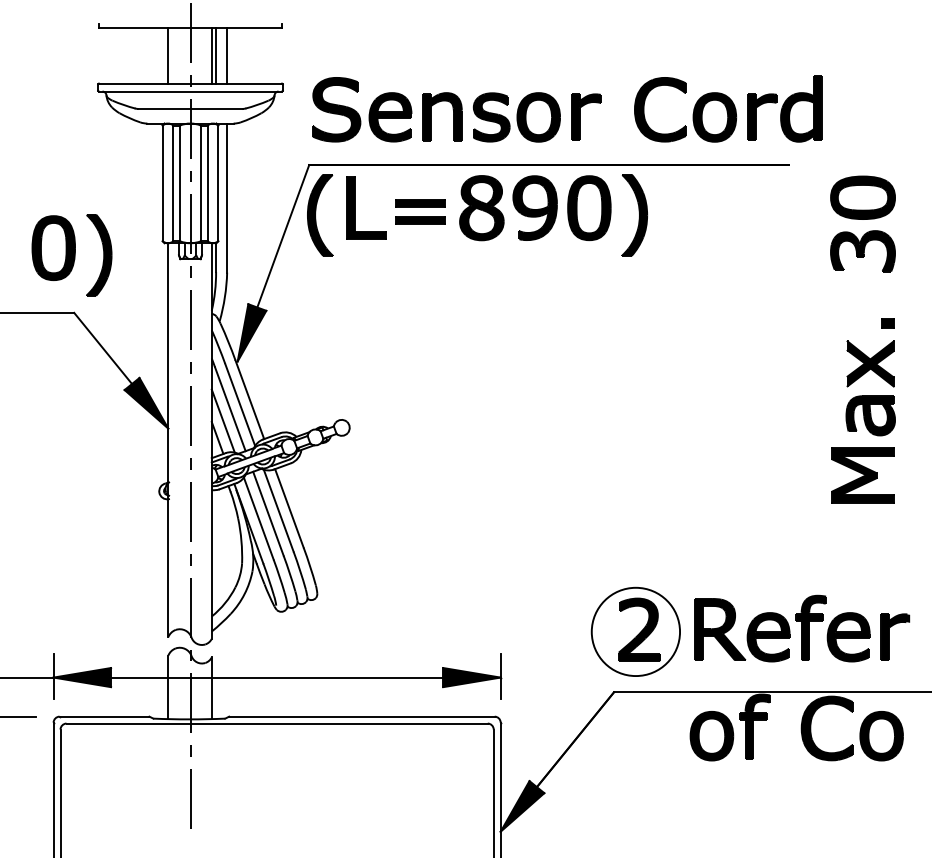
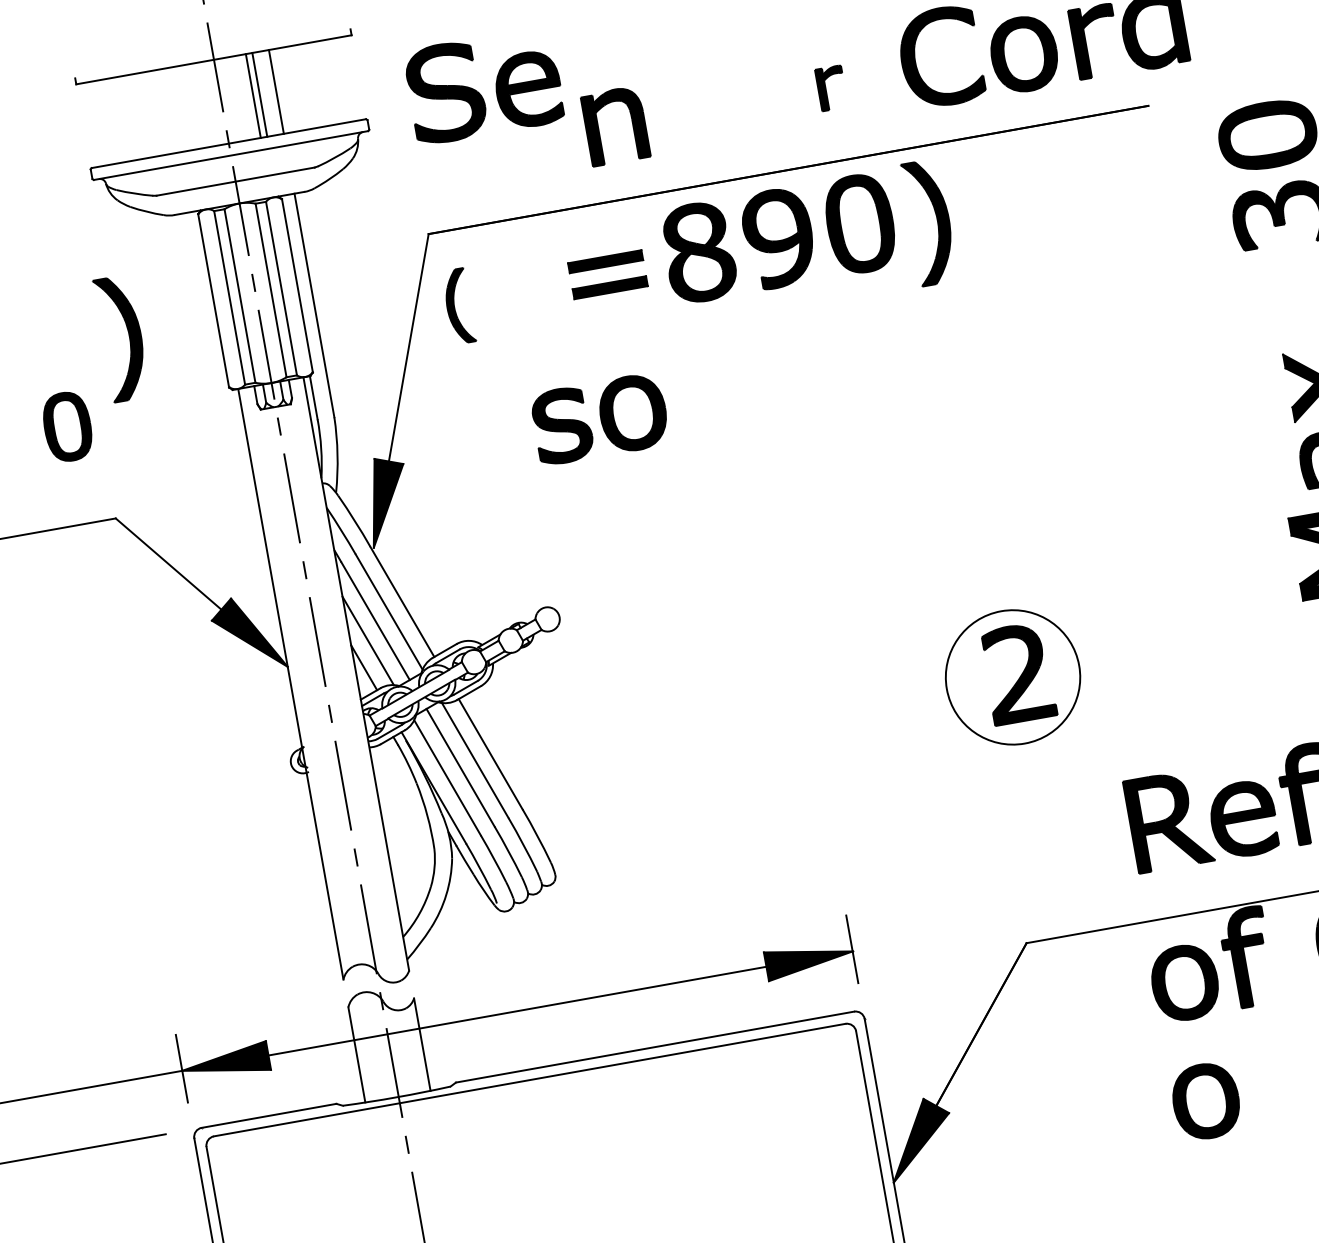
line: (168, 55) -> (188, 107), removed
part: (362, 109) -> (484, 85), moved
part: (586, 116) -> (831, 87), size x0.6
part: (516, 117) -> (599, 419), moved
part: (355, 207) -> (509, 285), removed
part: (320, 215) -> (459, 306), size x0.6
part: (53, 247) -> (67, 425), size x0.7
part: (99, 255) -> (122, 338), moved
part: (635, 631) -> (1012, 676), moved
part: (711, 815) -> (1205, 1101), added

